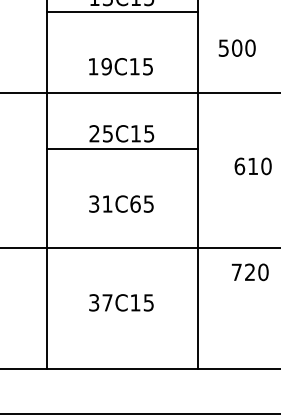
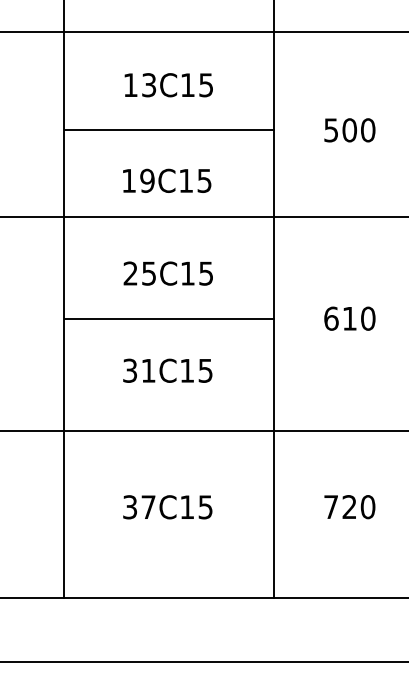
line: (122, 12) -> (169, 130), moved
text: (236, 48) -> (349, 130), moved
line: (122, 148) -> (169, 318), moved
text: (135, 203) -> (187, 370), 31C65 -> 31C15
text: (250, 272) -> (349, 507), moved

